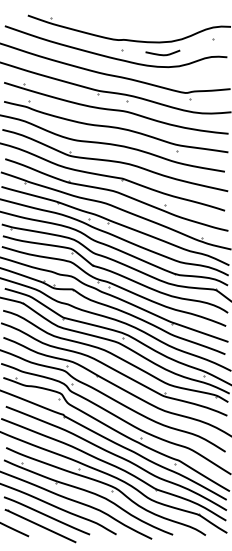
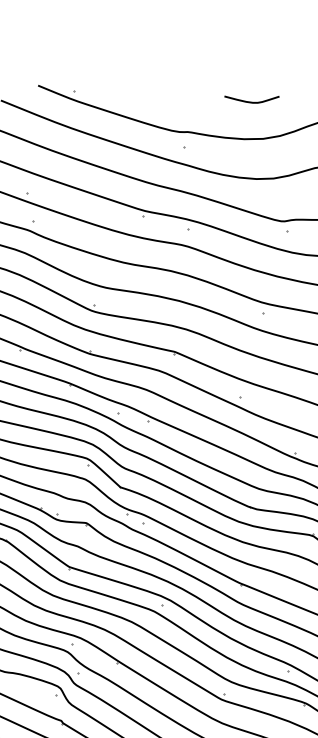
curve: (162, 54) -> (251, 101), moved

